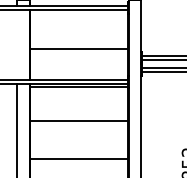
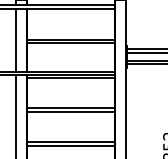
line: (78, 44) -> (70, 39), added
line: (17, 45) -> (15, 40), added
line: (78, 125) -> (70, 112), added
line: (78, 163) -> (70, 146), added

